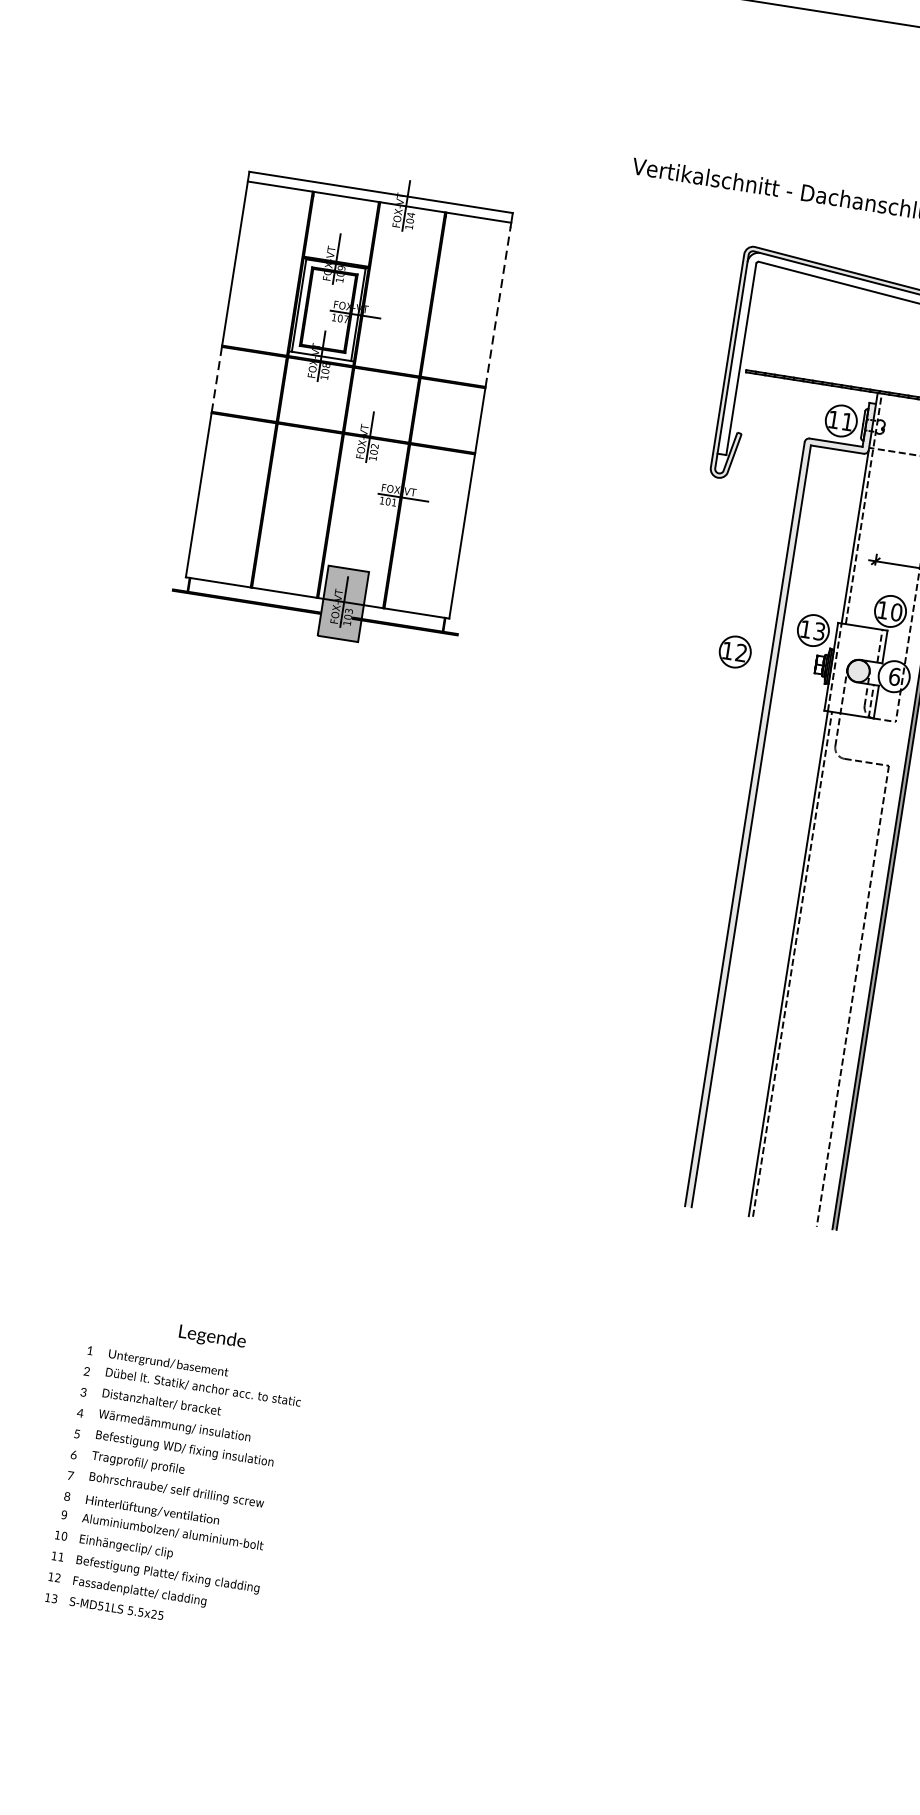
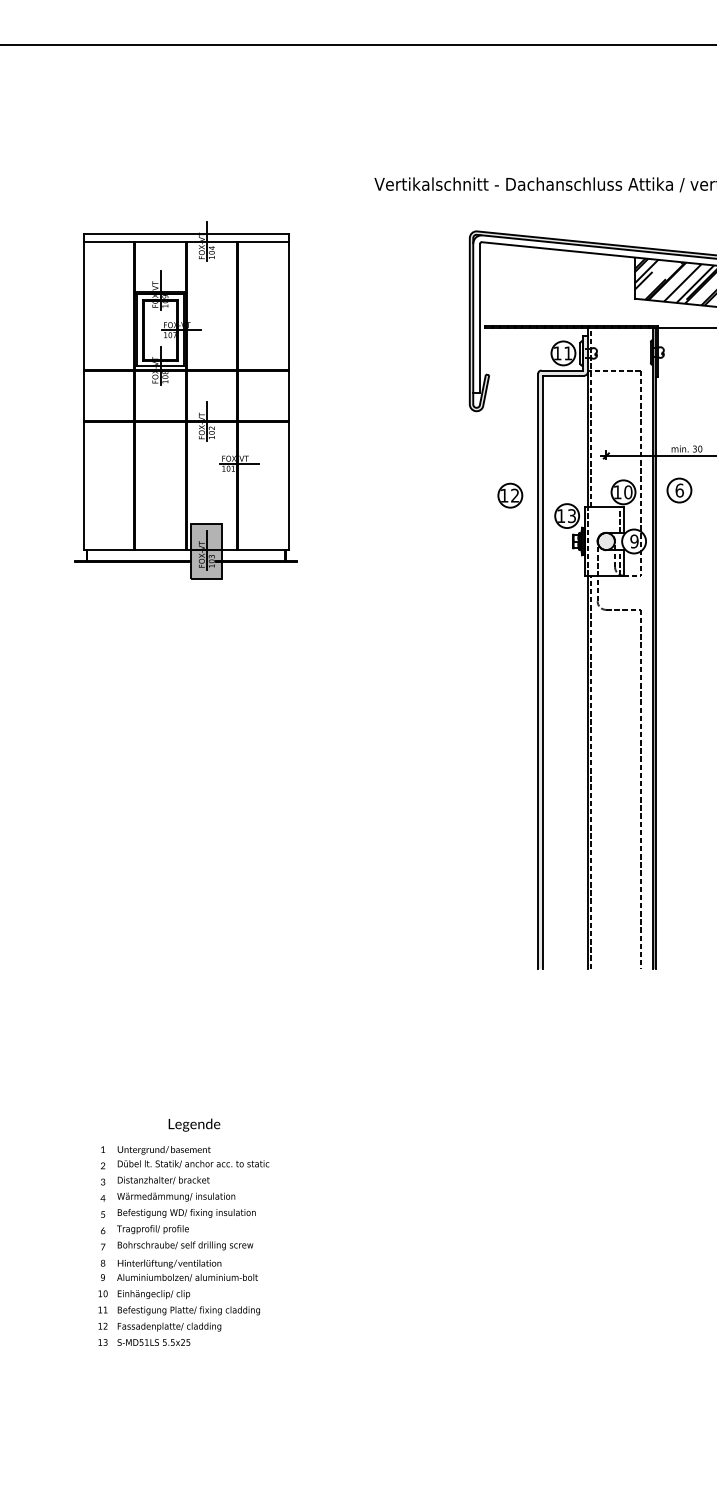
line: (497, 305) -> (288, 306), dashed -> solid
line: (216, 379) -> (83, 396), dashed -> solid
part: (735, 651) -> (510, 495), moved
text: (894, 676) -> (634, 541), 6 -> 9

